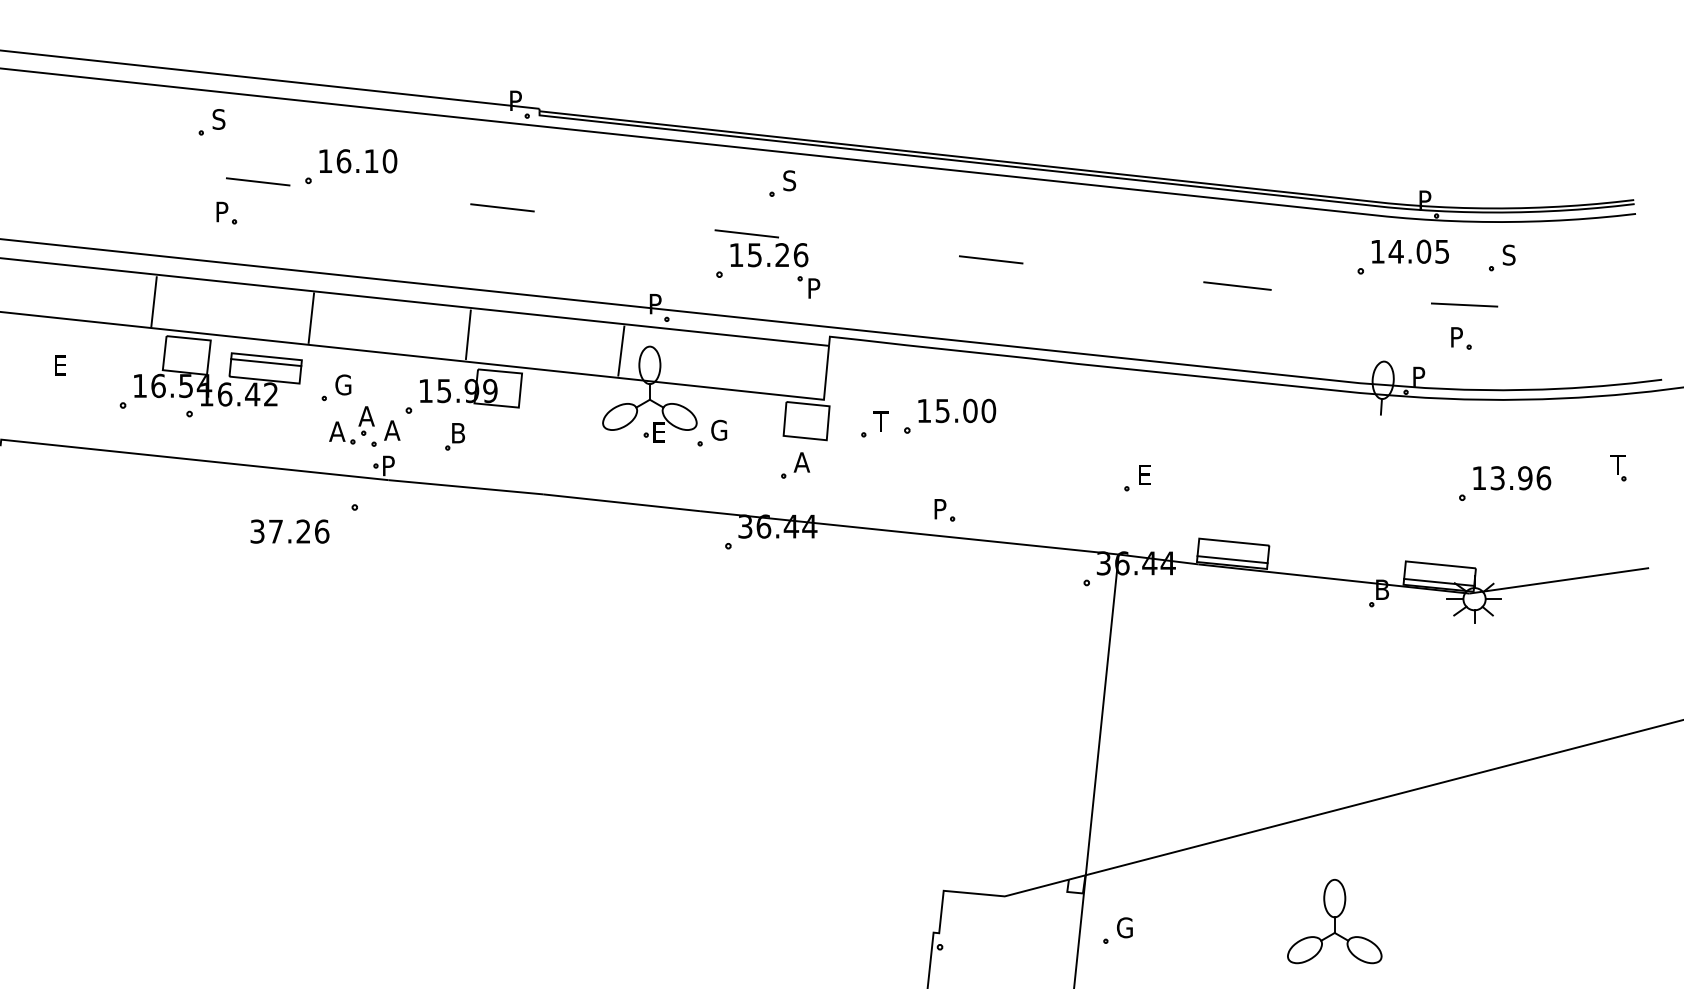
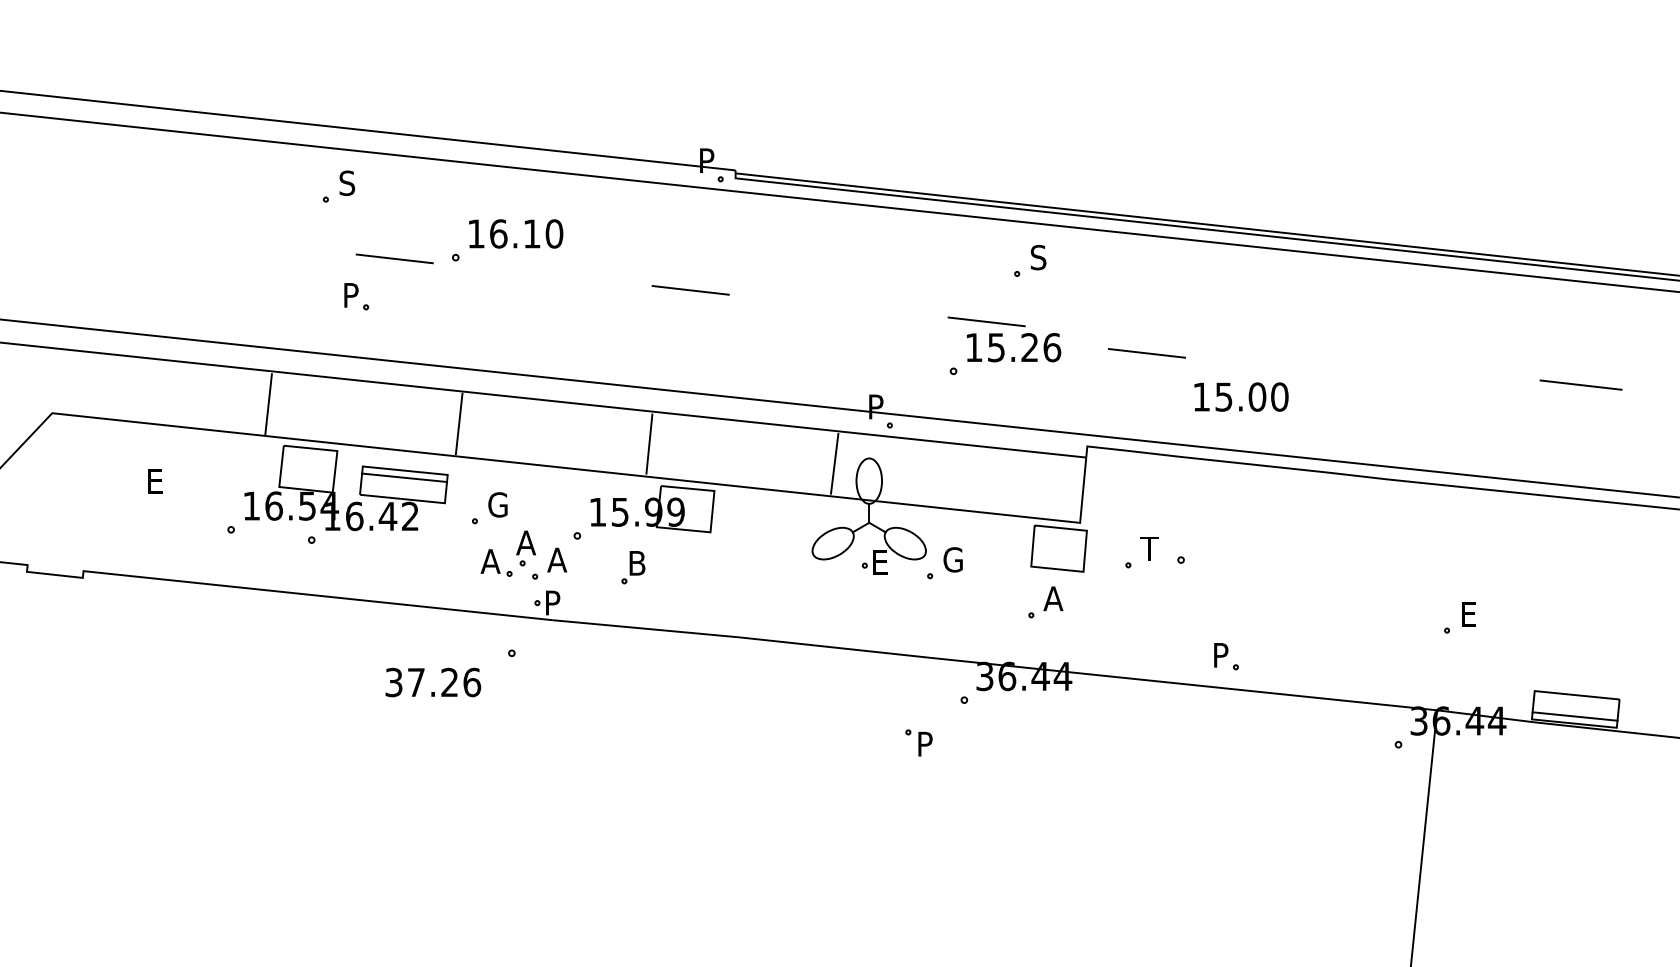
line: (991, 259) -> (1147, 352), moved
part: (808, 287) -> (918, 742), moved
text: (957, 410) -> (1241, 396), moved

